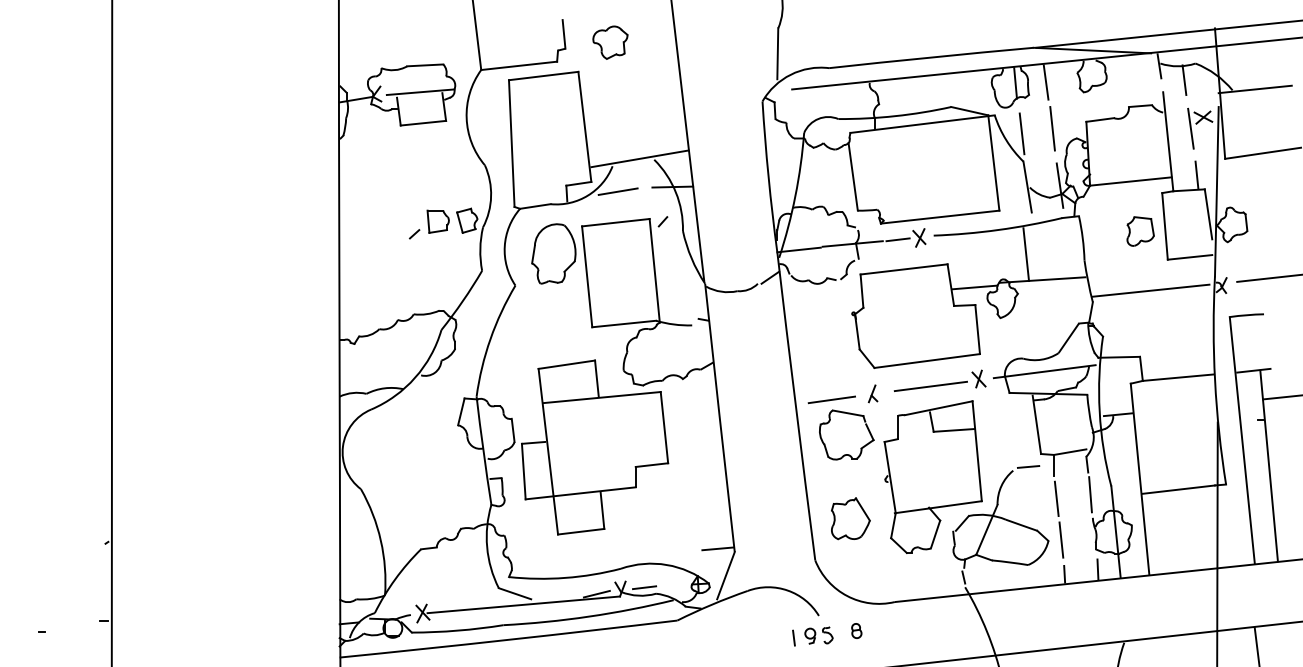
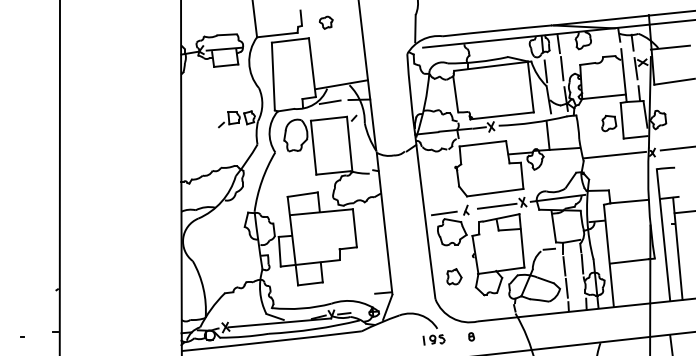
part: (611, 42) -> (326, 22), size x0.7
part: (850, 517) -> (454, 276), size x0.7
part: (856, 630) -> (471, 336), moved

